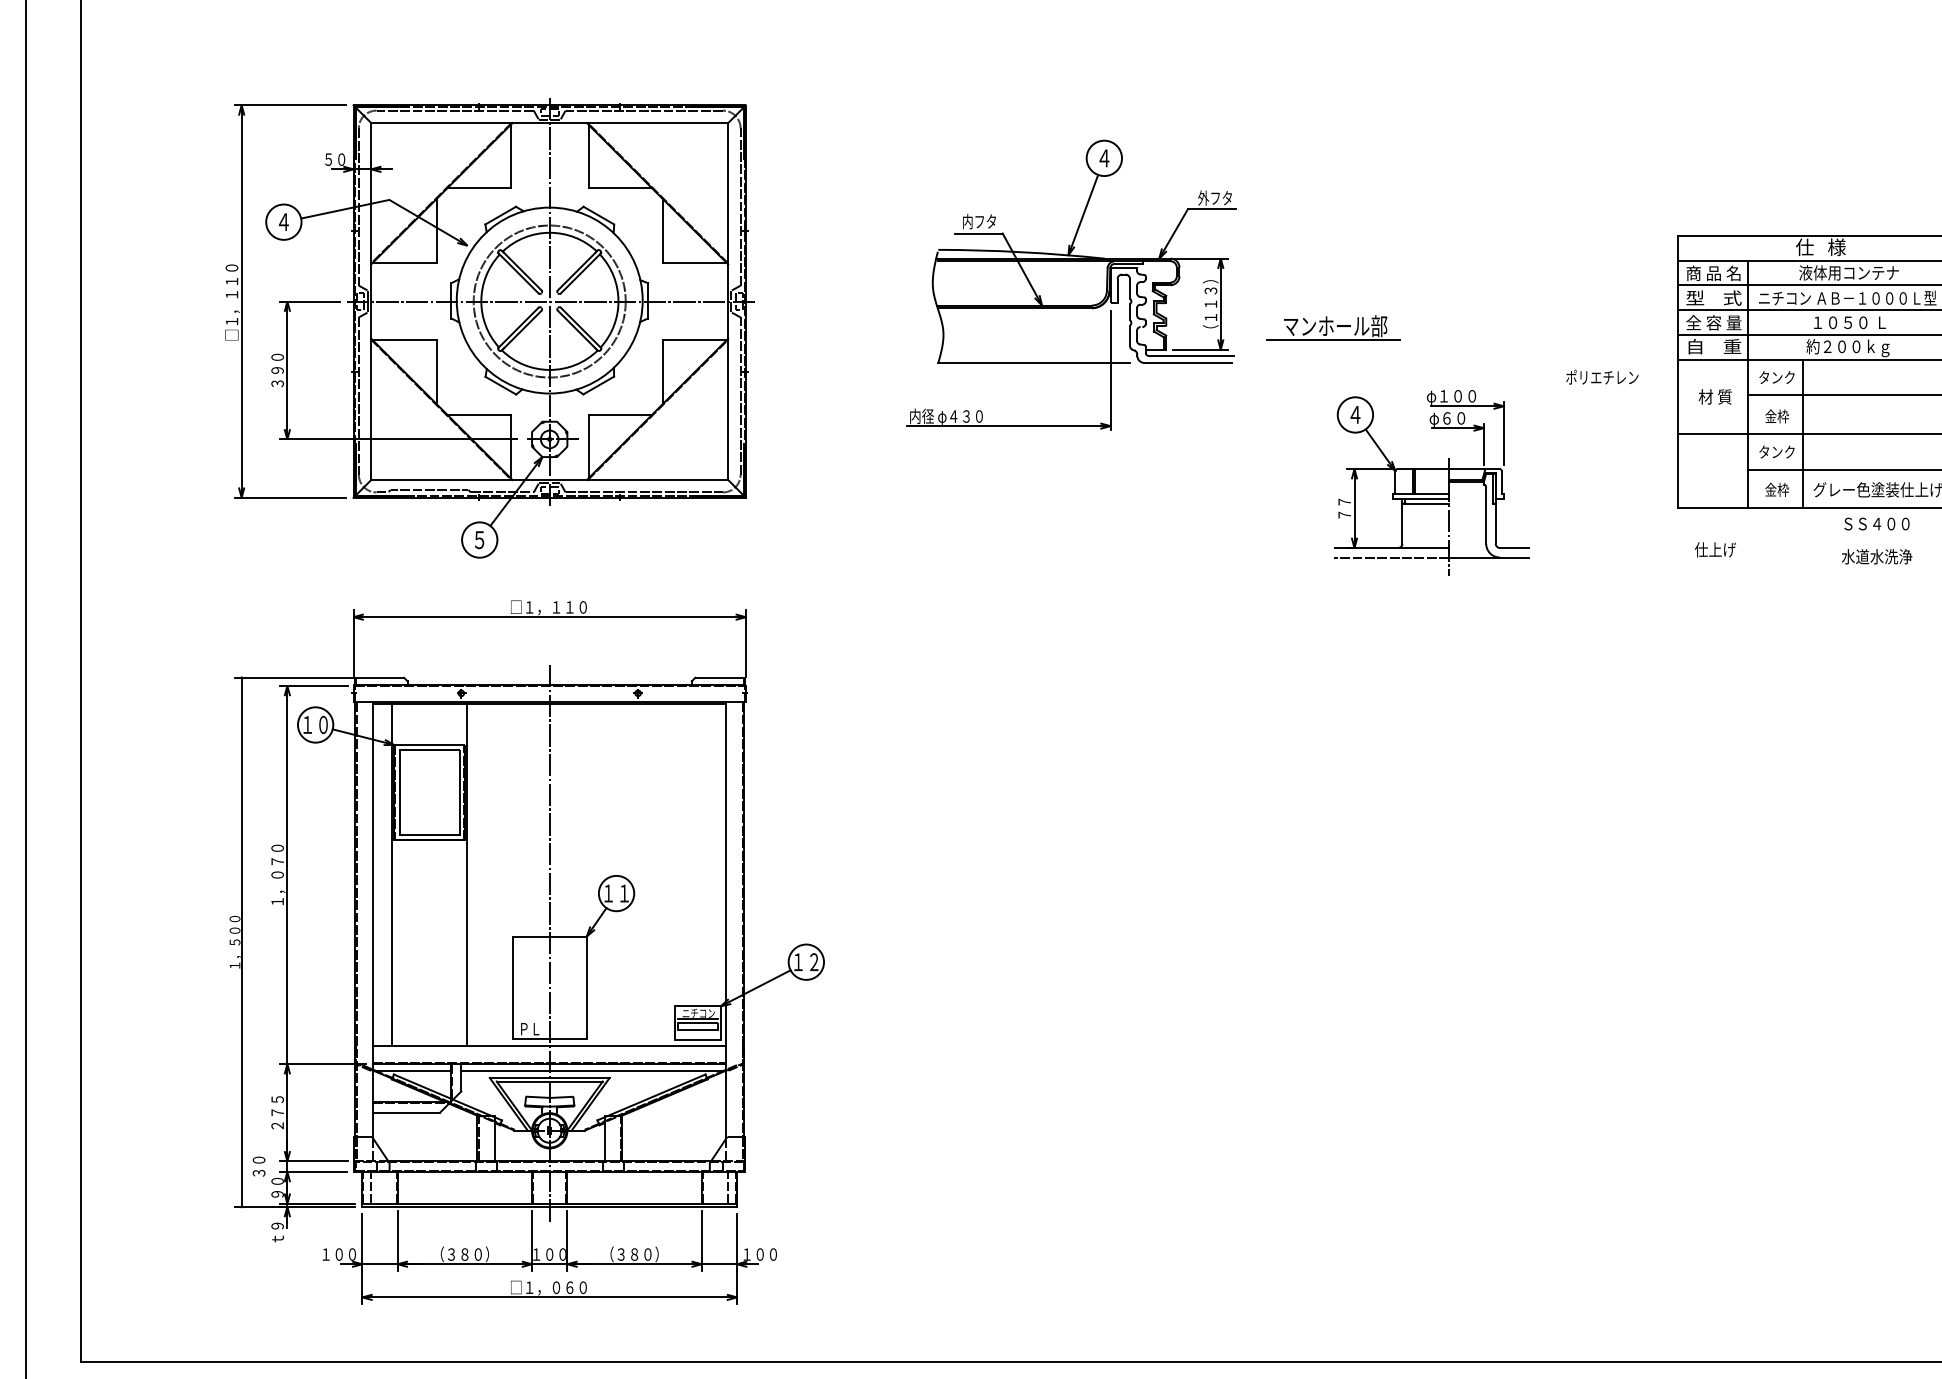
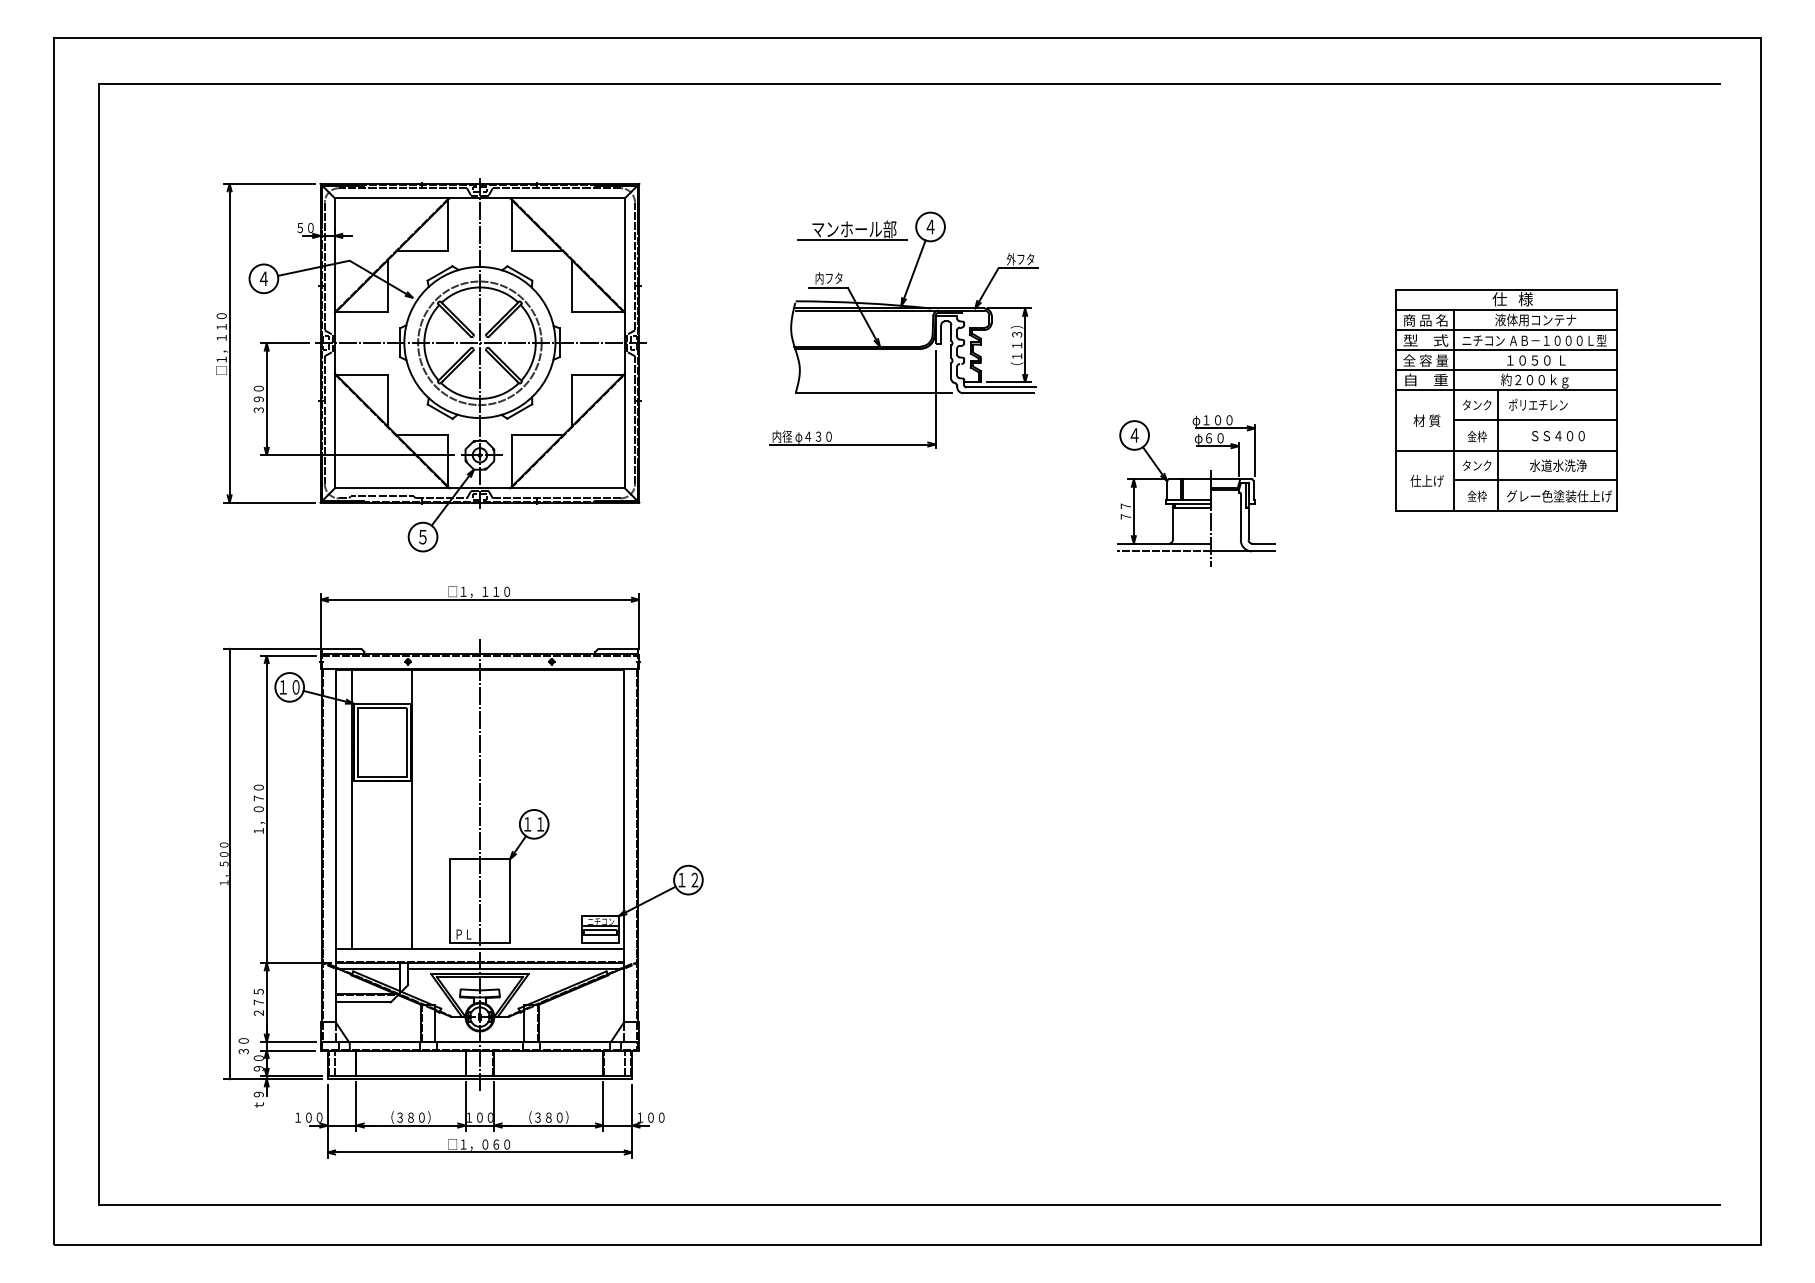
part: (1333, 327) -> (852, 230), moved
text: (1602, 376) -> (1538, 404), moved
text: (1877, 524) -> (1558, 436), moved
text: (1714, 550) -> (1426, 481), moved
text: (1877, 556) -> (1558, 465), moved

